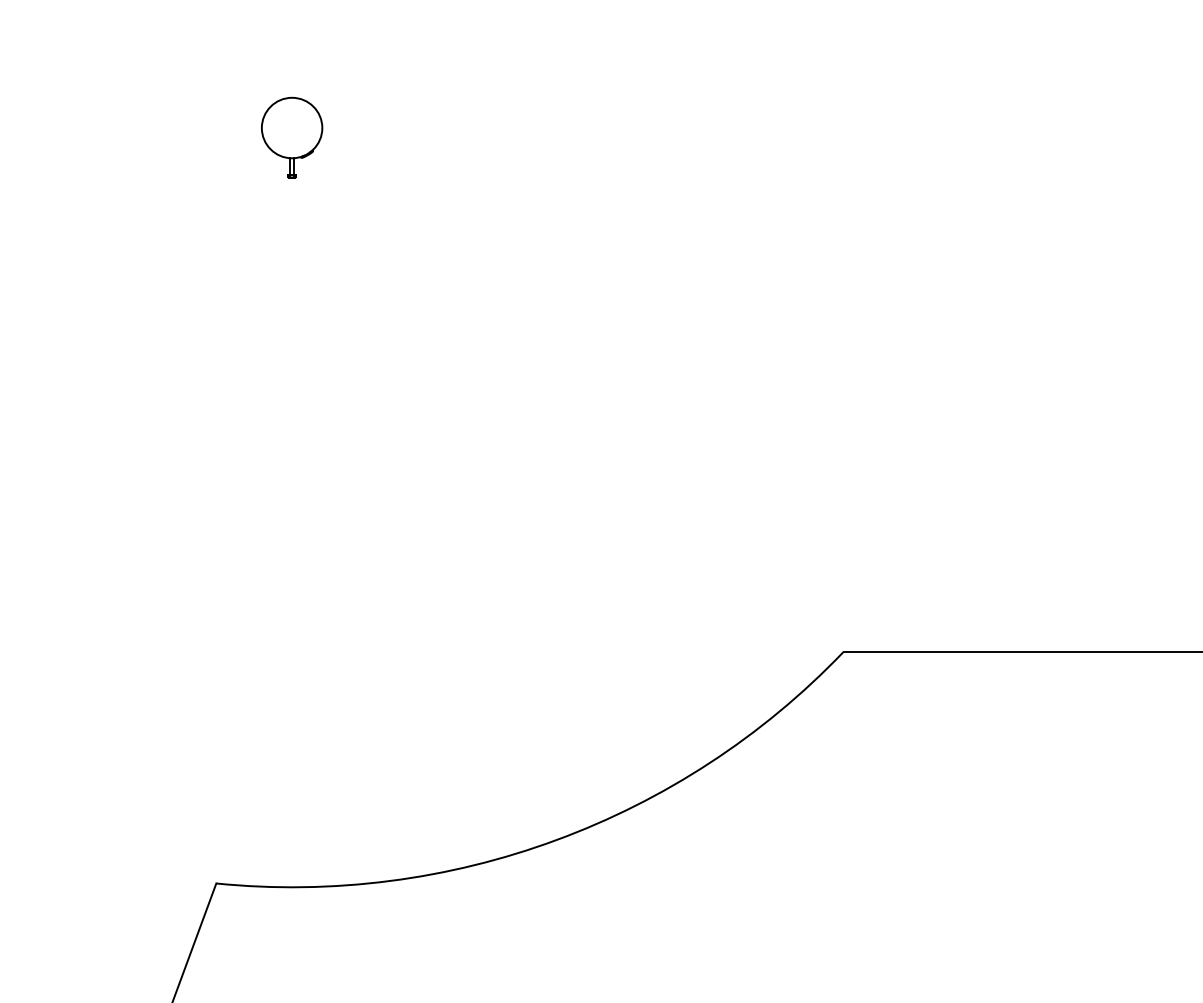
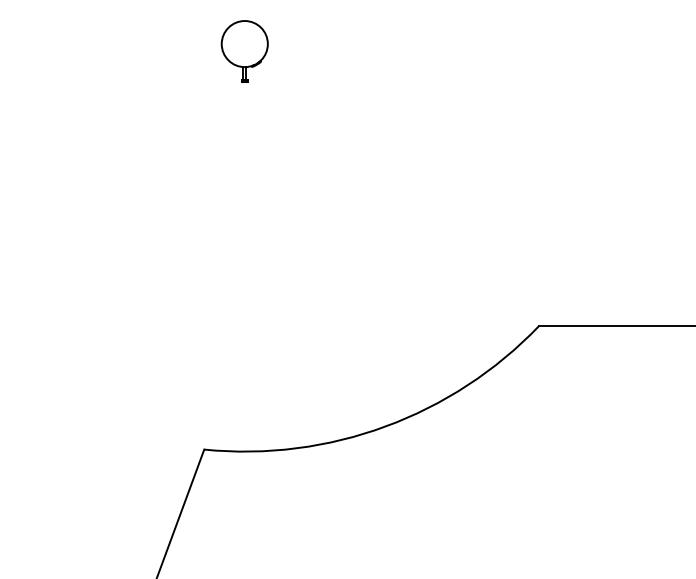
part: (291, 137) -> (244, 51), size x1.43

